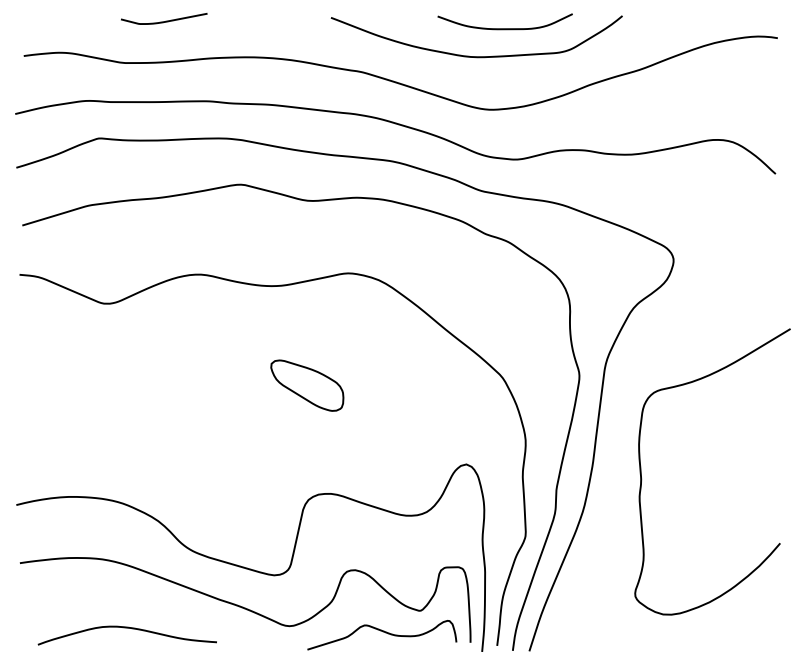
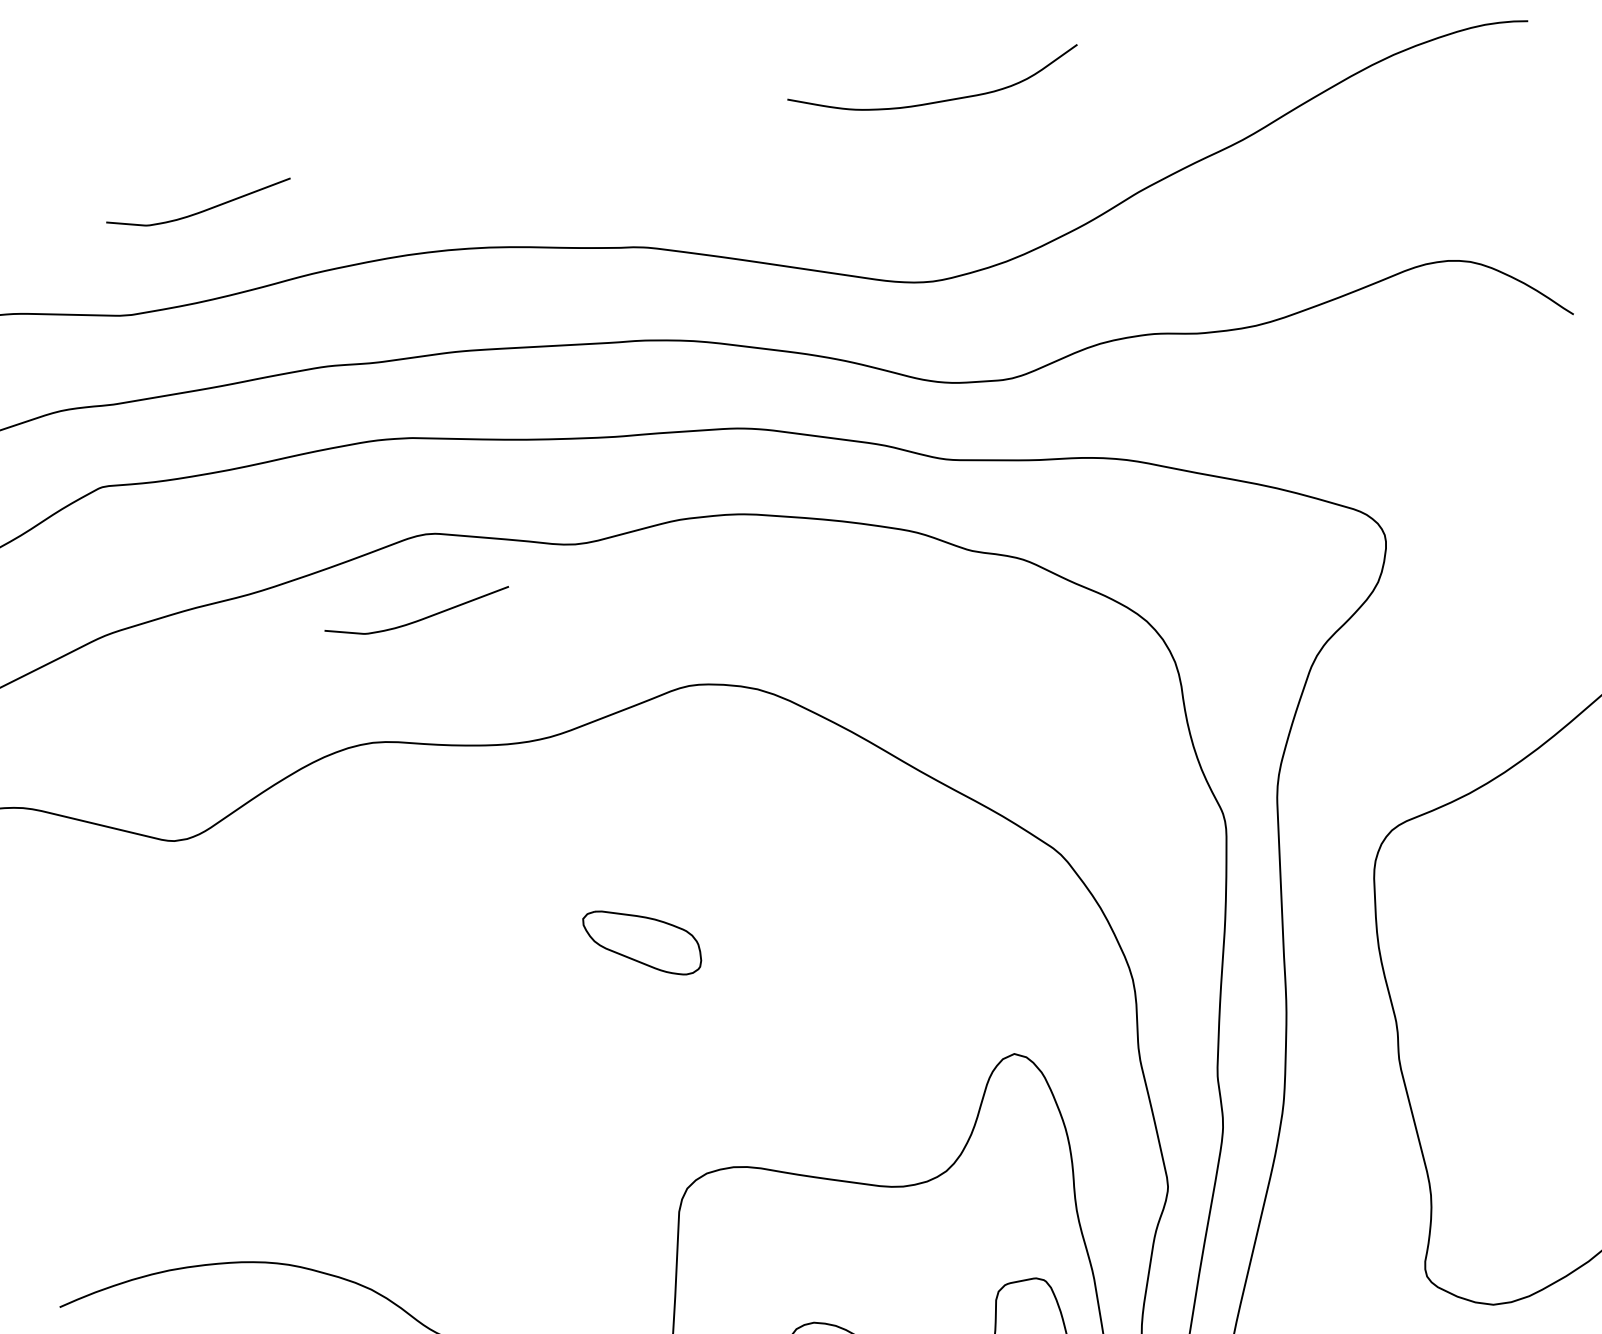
curve: (476, 56) -> (885, 171), removed
curve: (232, 221) -> (420, 616), added
part: (307, 385) -> (642, 942), size x0.7

